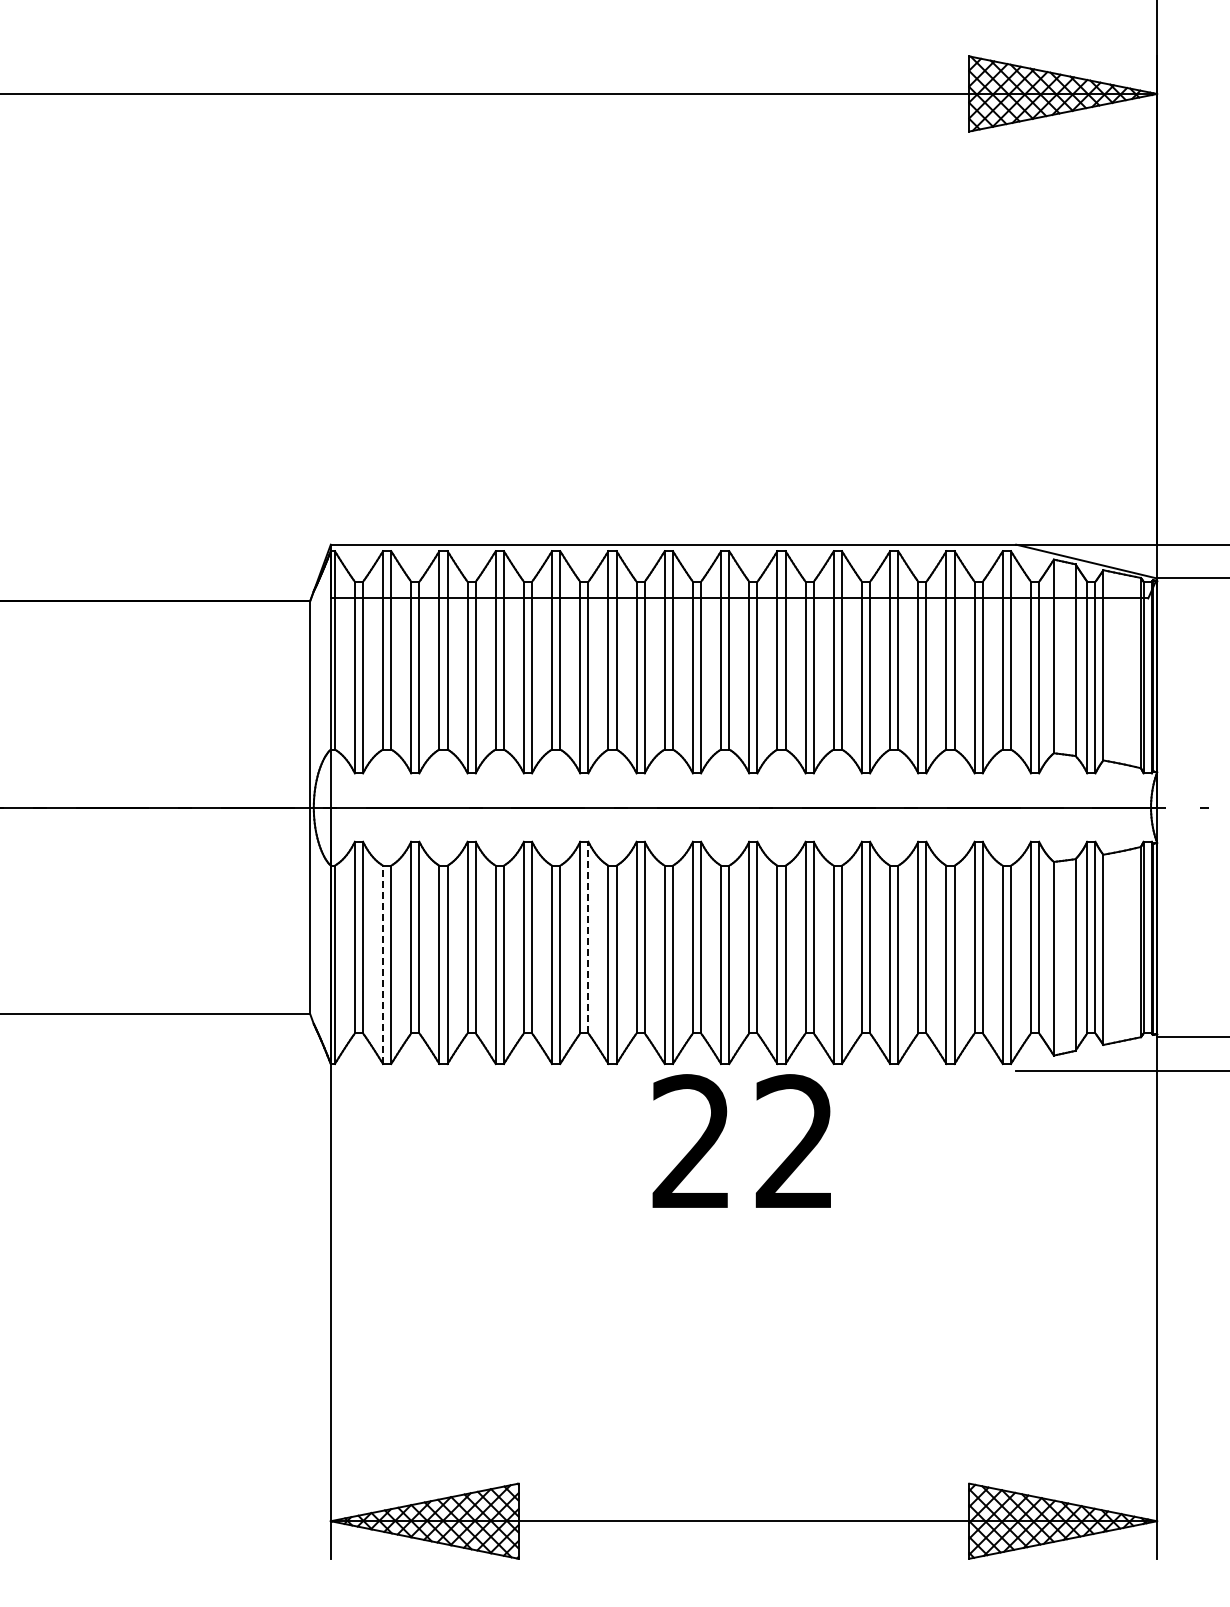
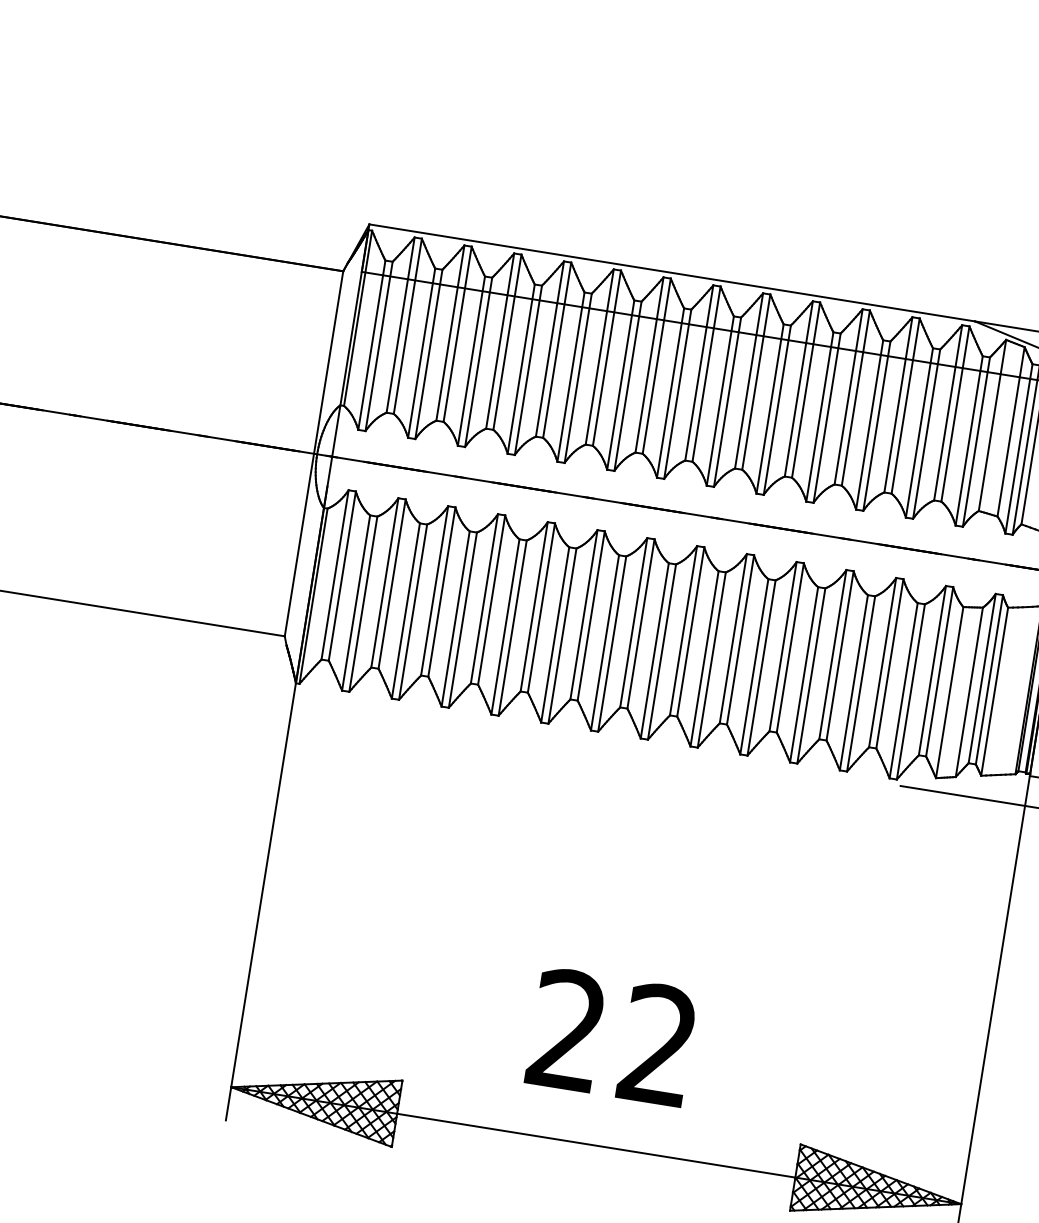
line: (588, 937) -> (541, 607), dashed -> solid
line: (383, 964) -> (356, 602), dashed -> solid
text: (741, 1140) -> (611, 1036), moved

